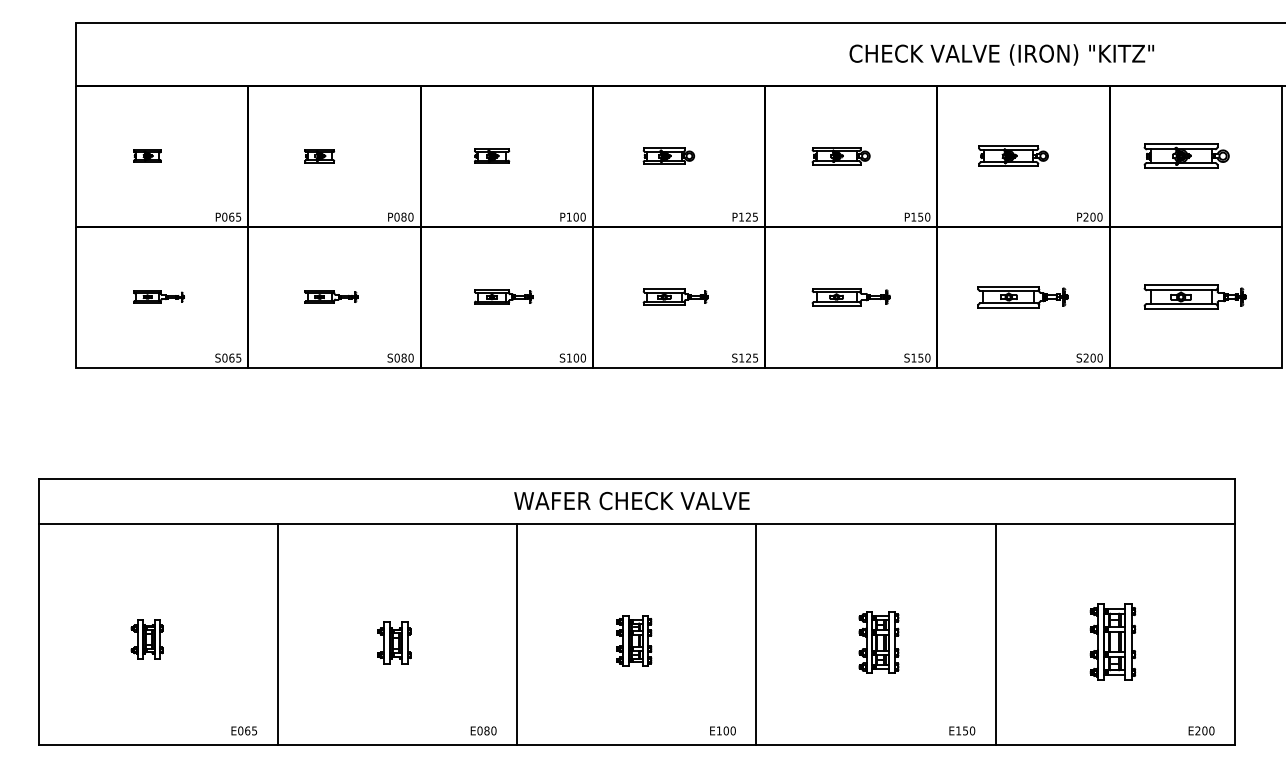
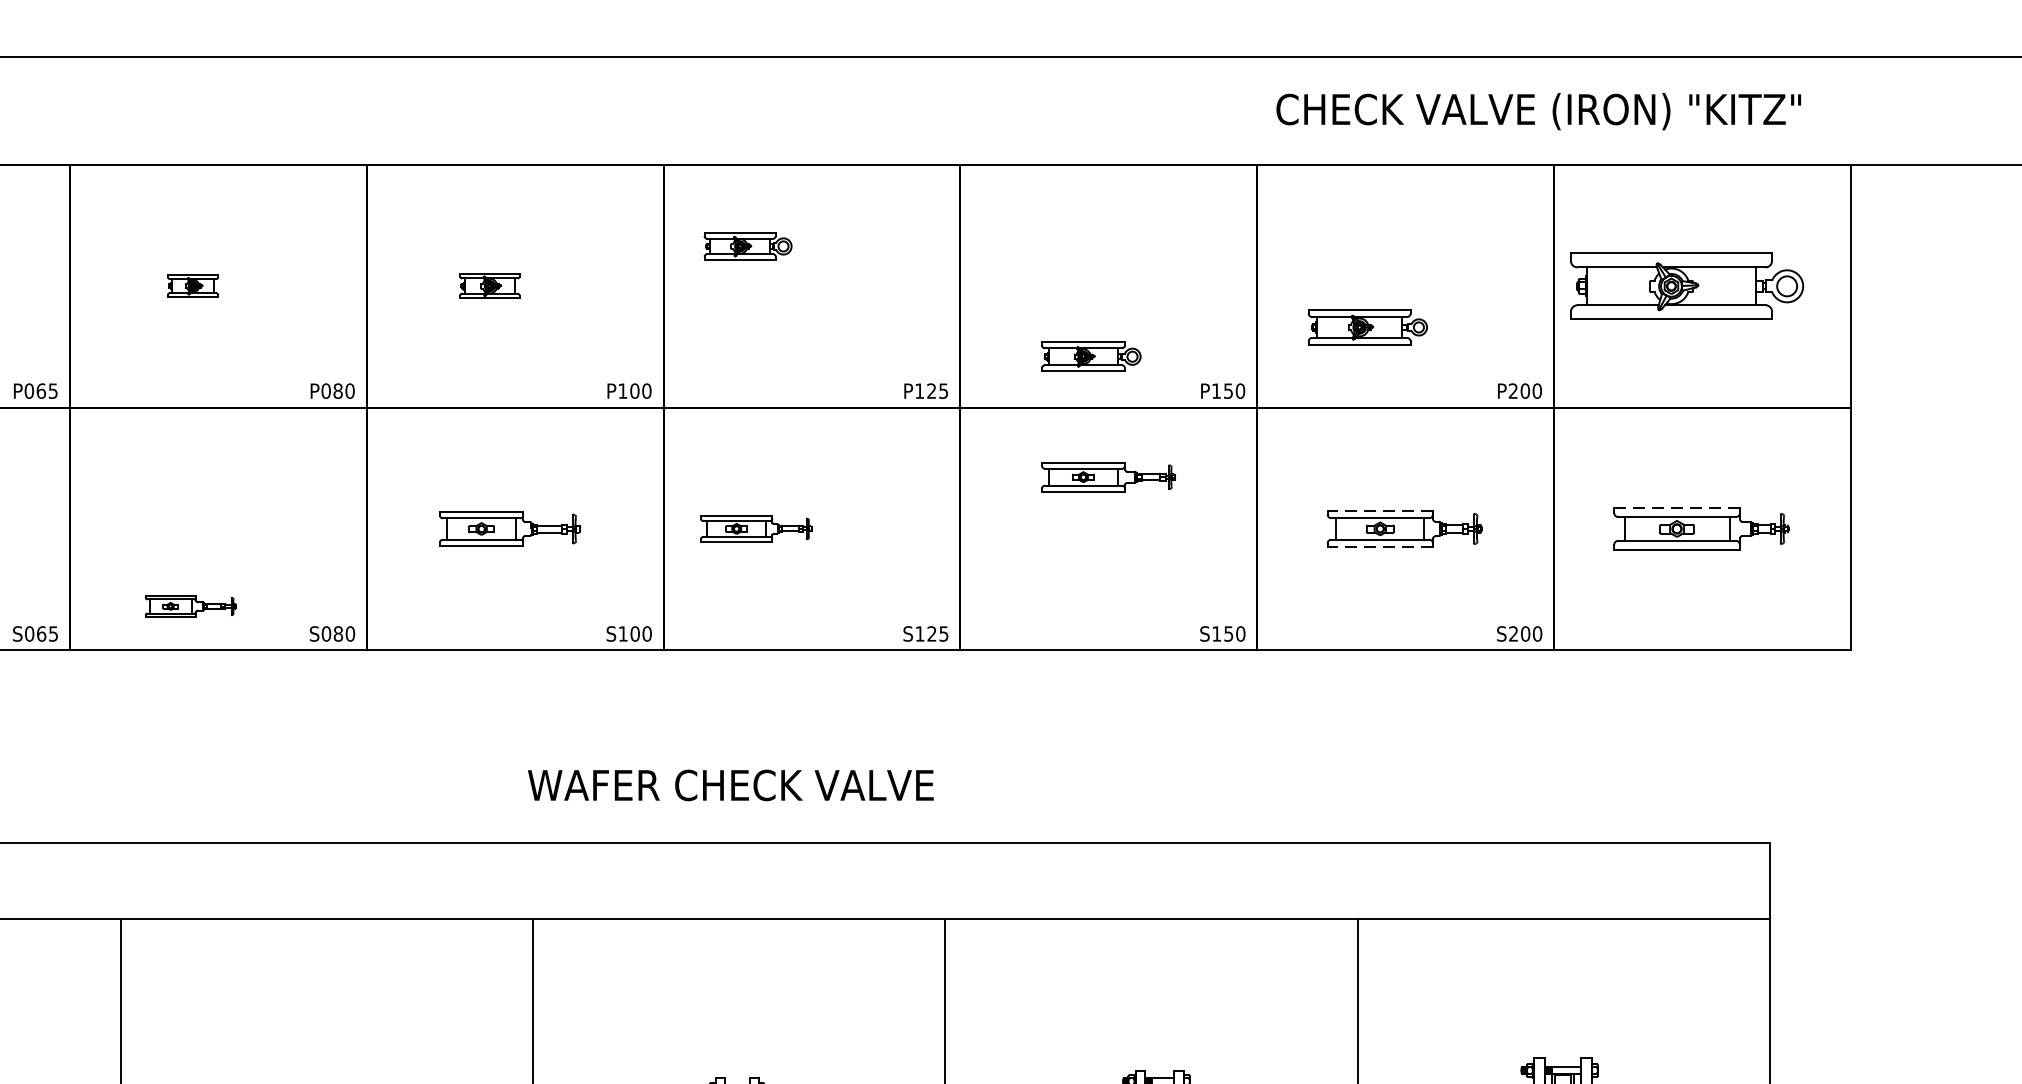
text: (1001, 54) -> (1538, 110), moved
part: (668, 155) -> (747, 245), moved
part: (1013, 155) -> (1367, 326), moved
part: (1186, 155) -> (1686, 284), size x1.6
part: (840, 156) -> (1090, 357), moved
line: (1181, 285) -> (1677, 508), solid -> dashed
line: (1008, 286) -> (1379, 510), solid -> dashed
part: (331, 296) -> (190, 605), moved
part: (503, 296) -> (509, 527), size x1.4
part: (675, 296) -> (755, 527), moved
part: (850, 297) -> (1107, 477), moved
line: (1008, 307) -> (1379, 546), solid -> dashed
text: (631, 500) -> (730, 784), moved

